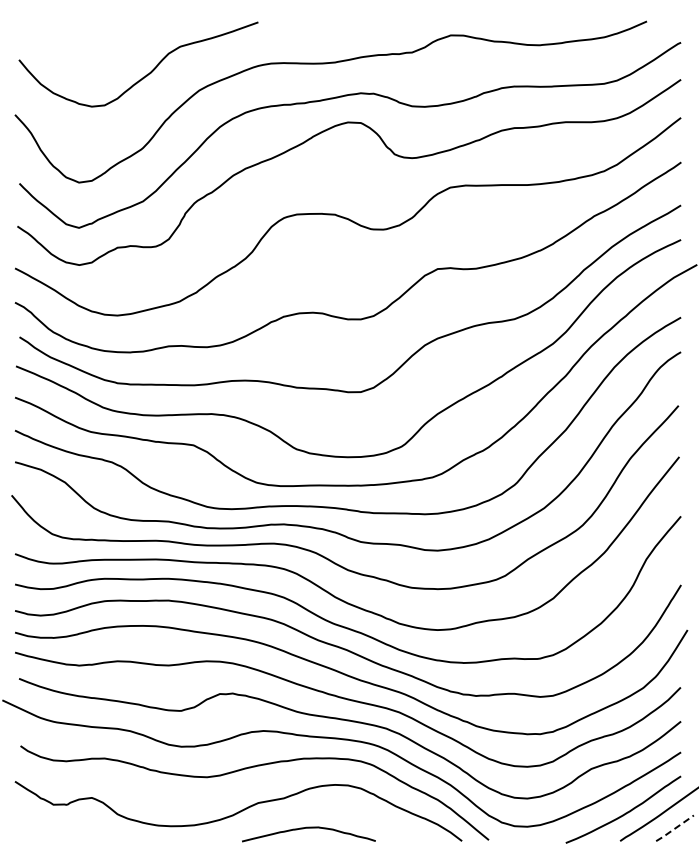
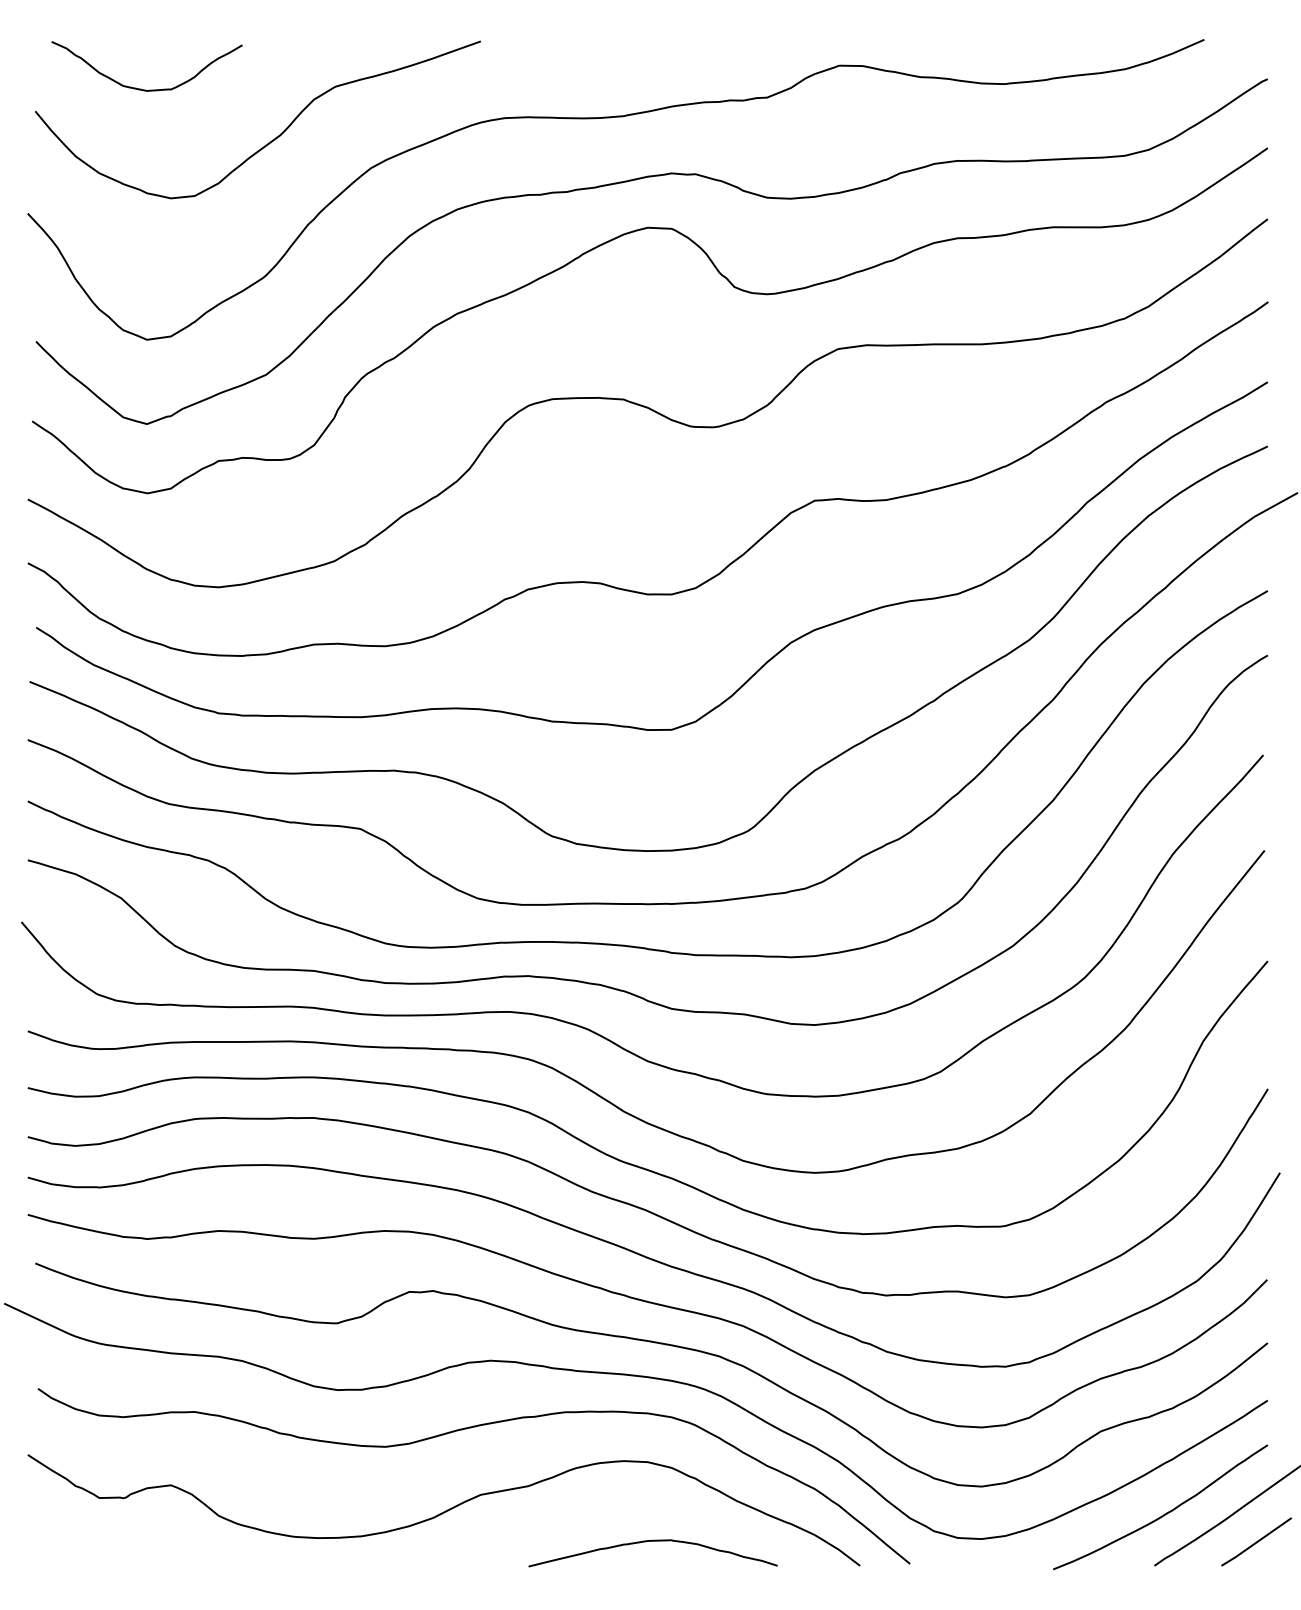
curve: (77, 47) -> (144, 88), added
curve: (308, 828) -> (652, 1542), moved
line: (675, 828) -> (1257, 1542), dashed -> solid

